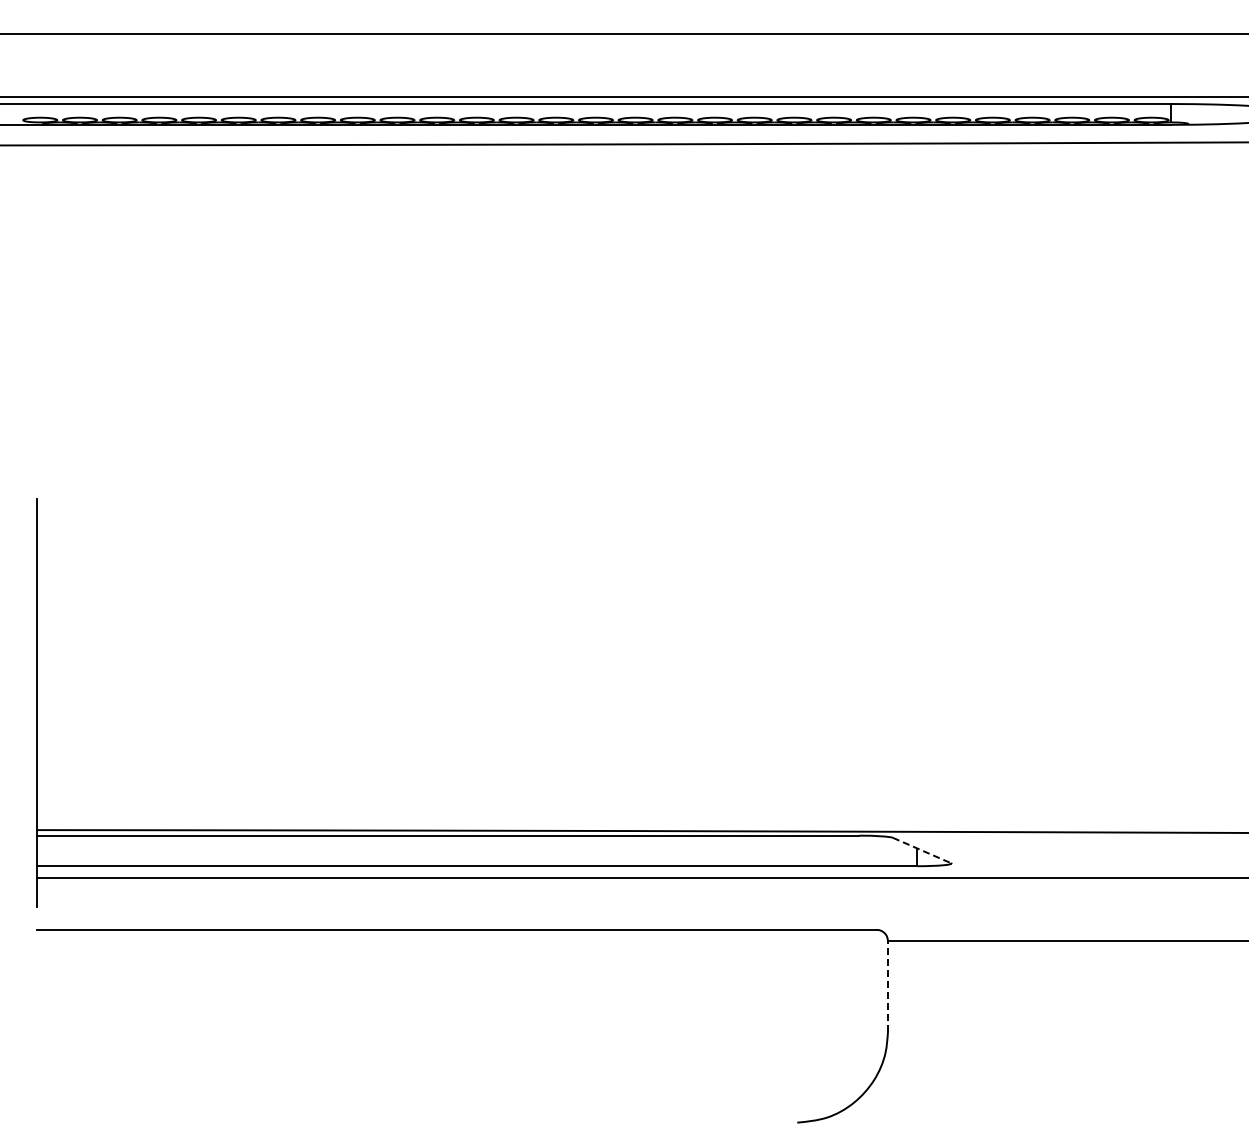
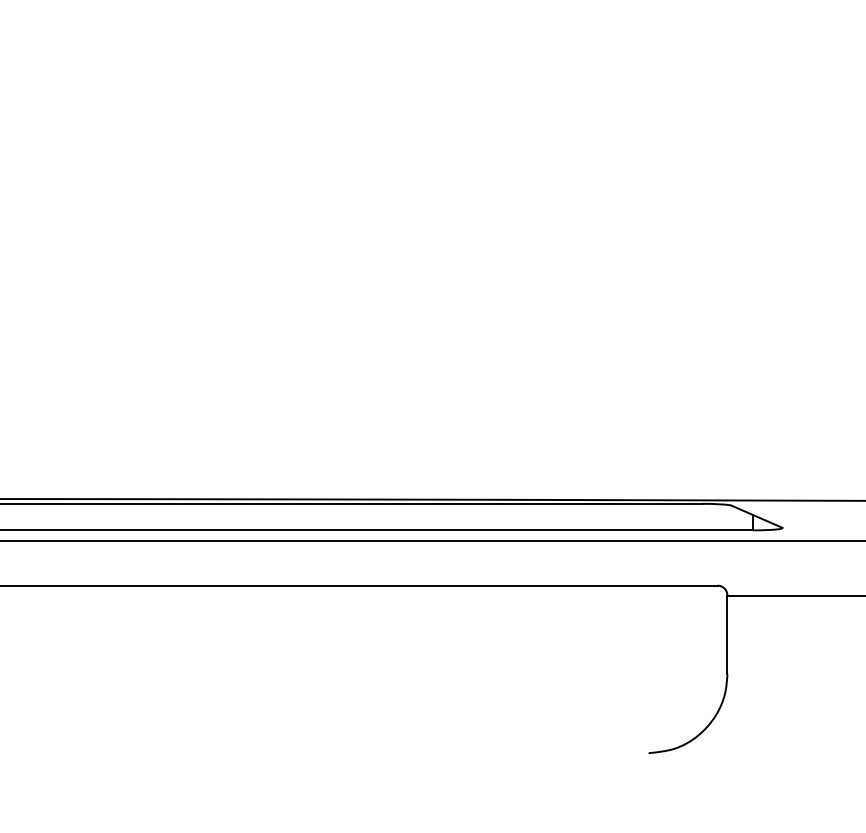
line: (921, 850) -> (756, 516), dashed -> solid
line: (887, 986) -> (727, 634), dashed -> solid

